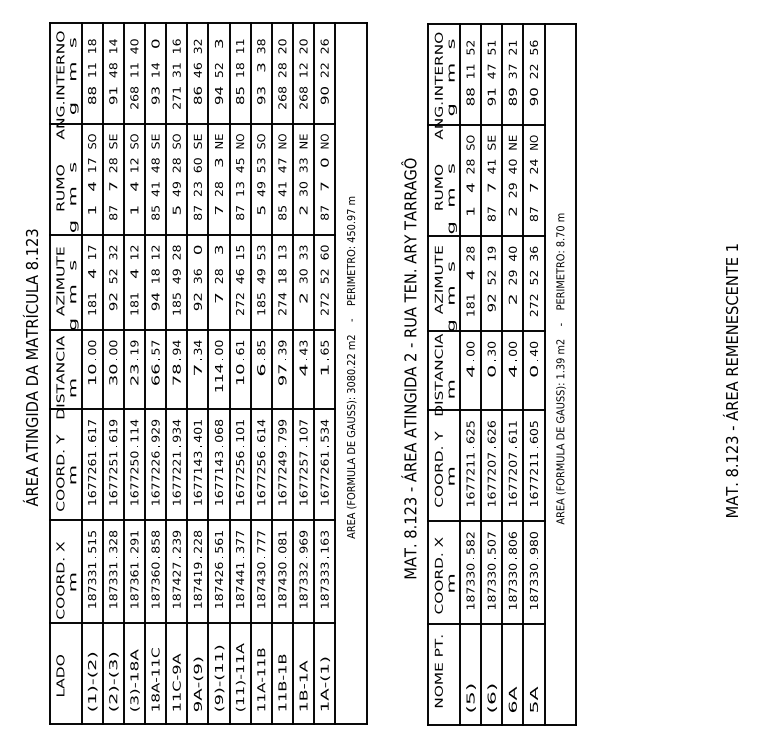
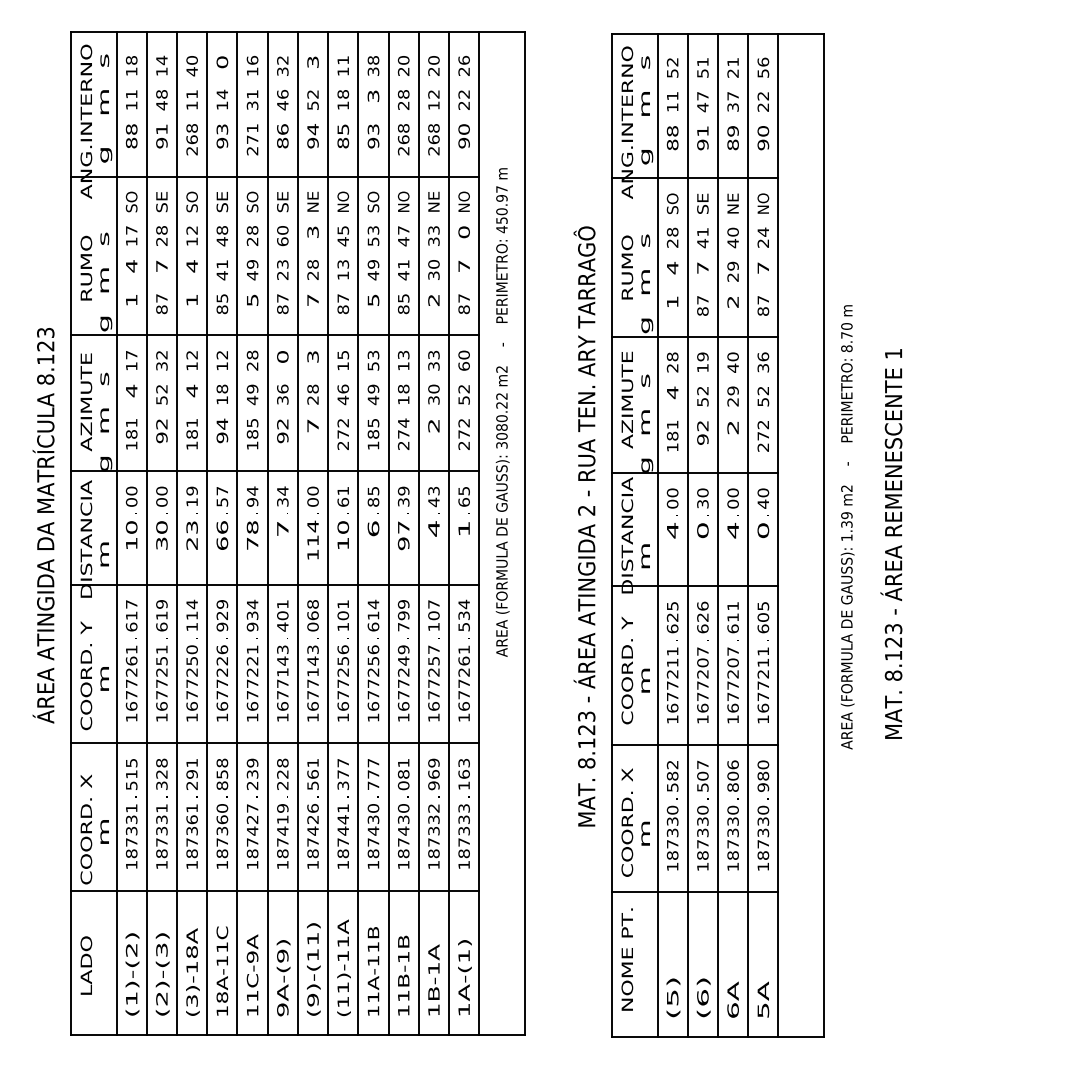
text: (351, 367) -> (502, 412), moved
text: (560, 368) -> (847, 526), moved
text: (730, 380) -> (891, 543), moved

